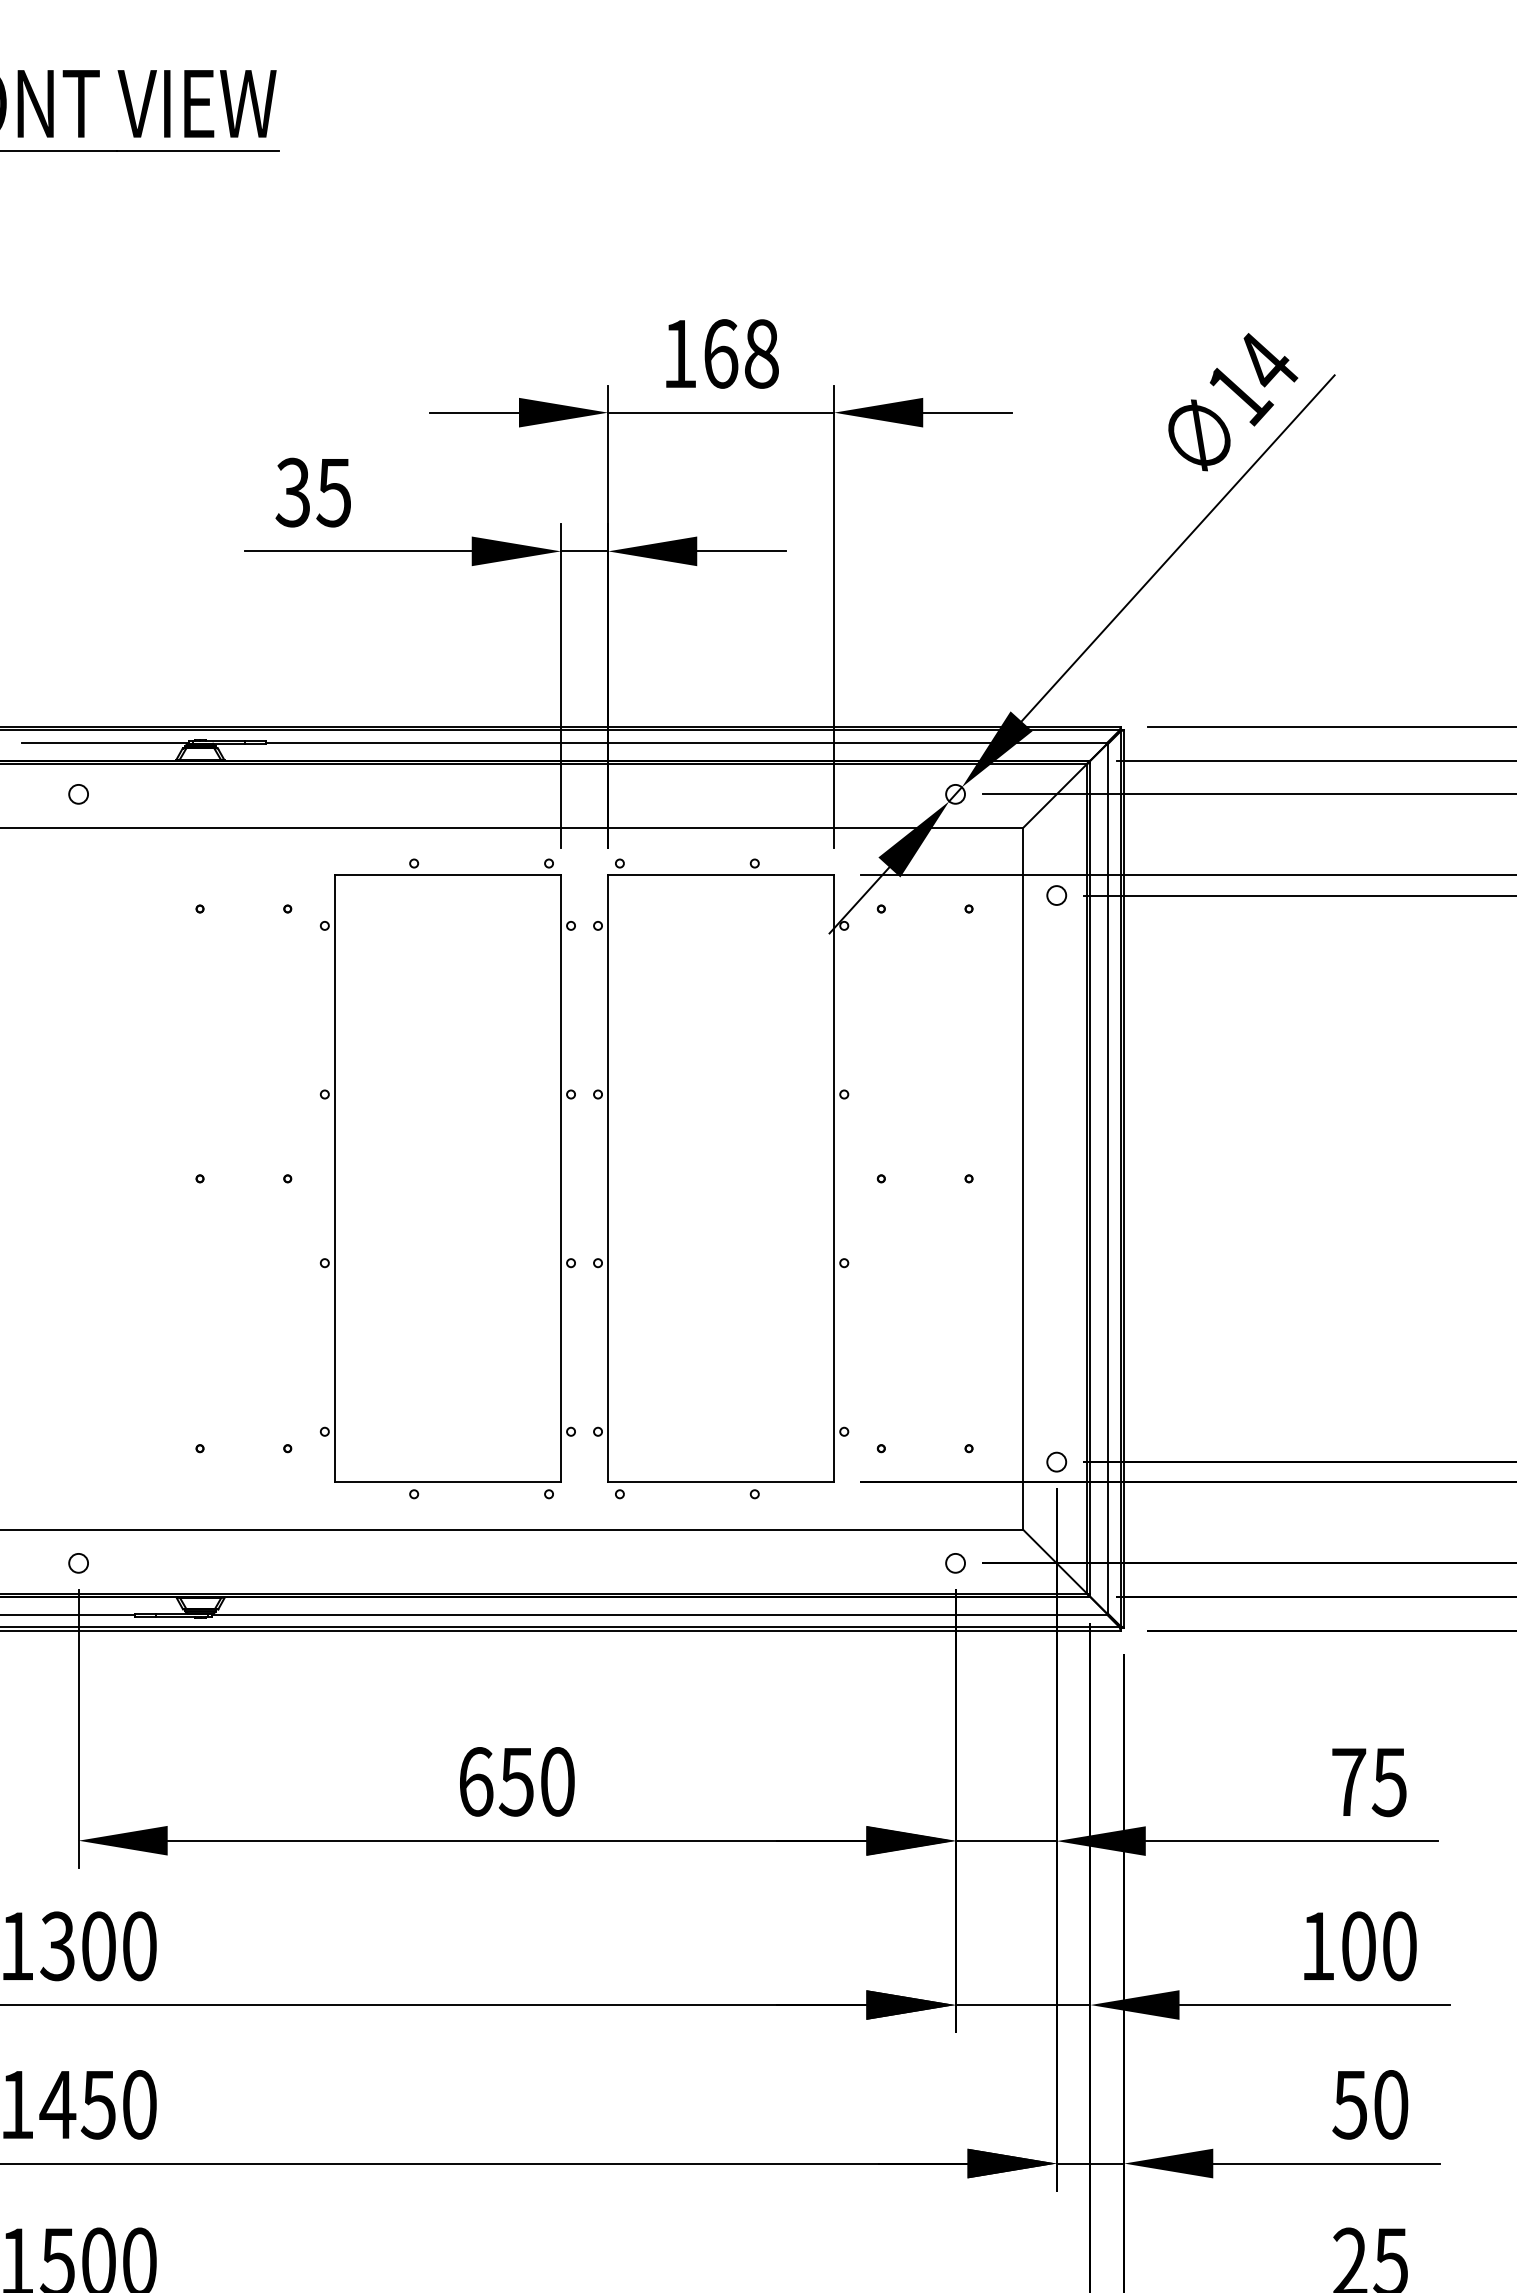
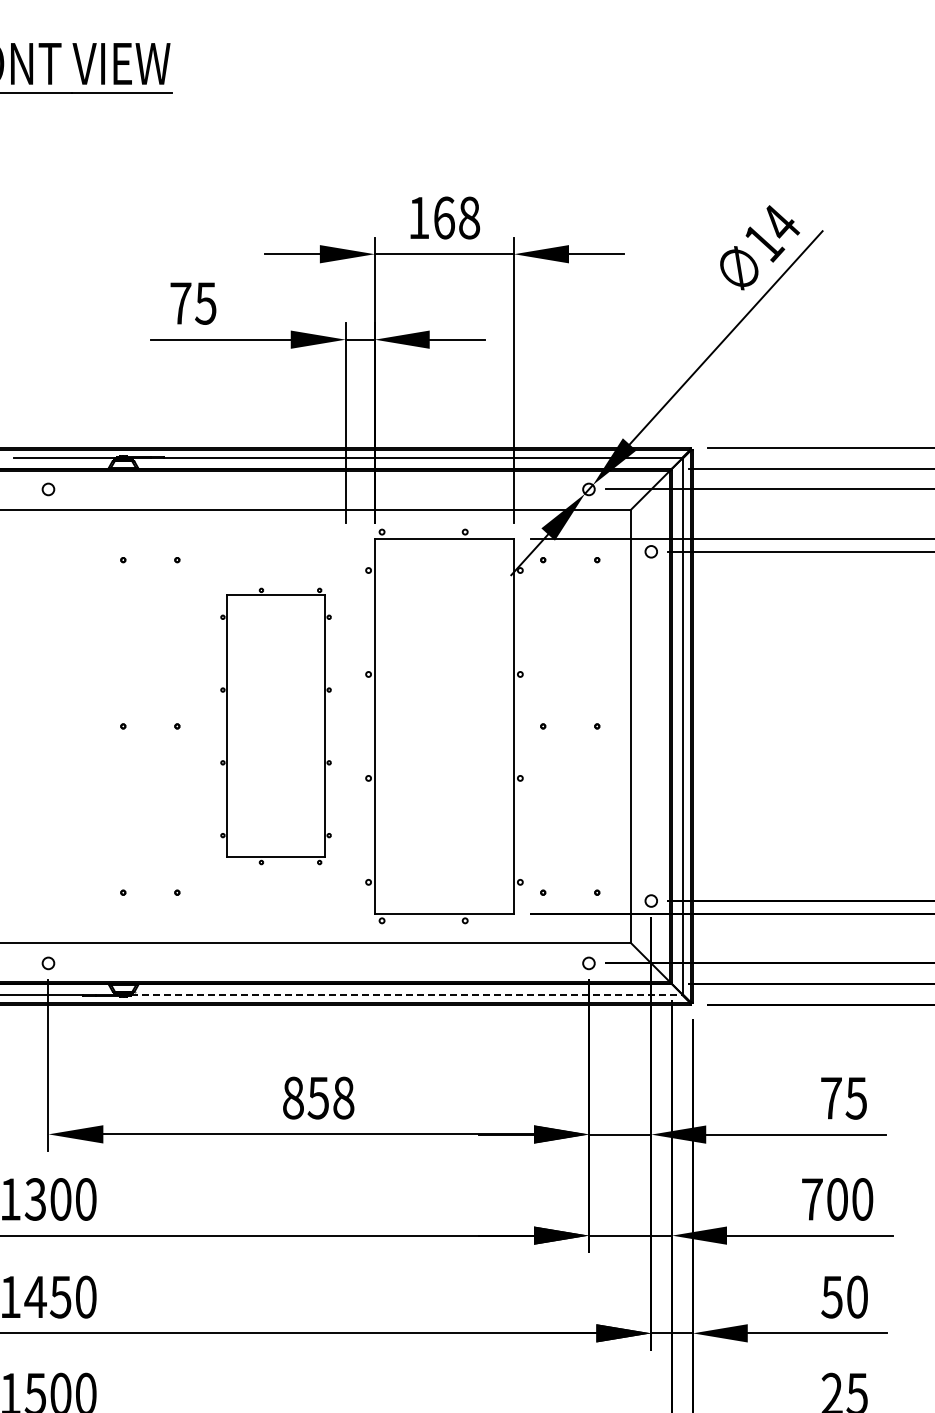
text: (292, 492) -> (180, 303), 35 -> 75
part: (446, 1178) -> (275, 726), size x0.7
line: (659, 1615) -> (406, 995), solid -> dashed
text: (516, 1780) -> (318, 1097), 650 -> 858
text: (1318, 1946) -> (812, 1199), 100 -> 700

